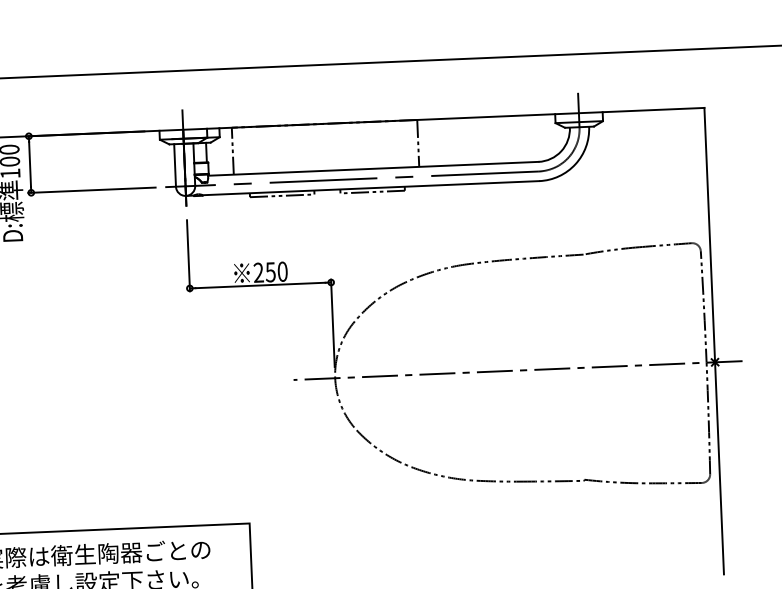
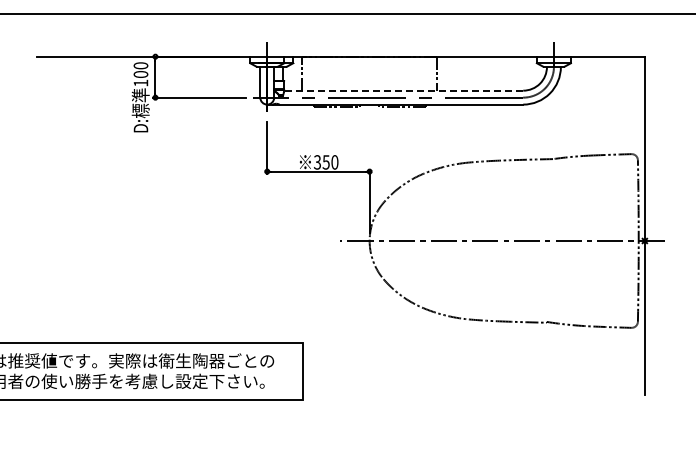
line: (373, 168) -> (403, 90), solid -> dashed
text: (258, 272) -> (317, 162), 250 -> 350

